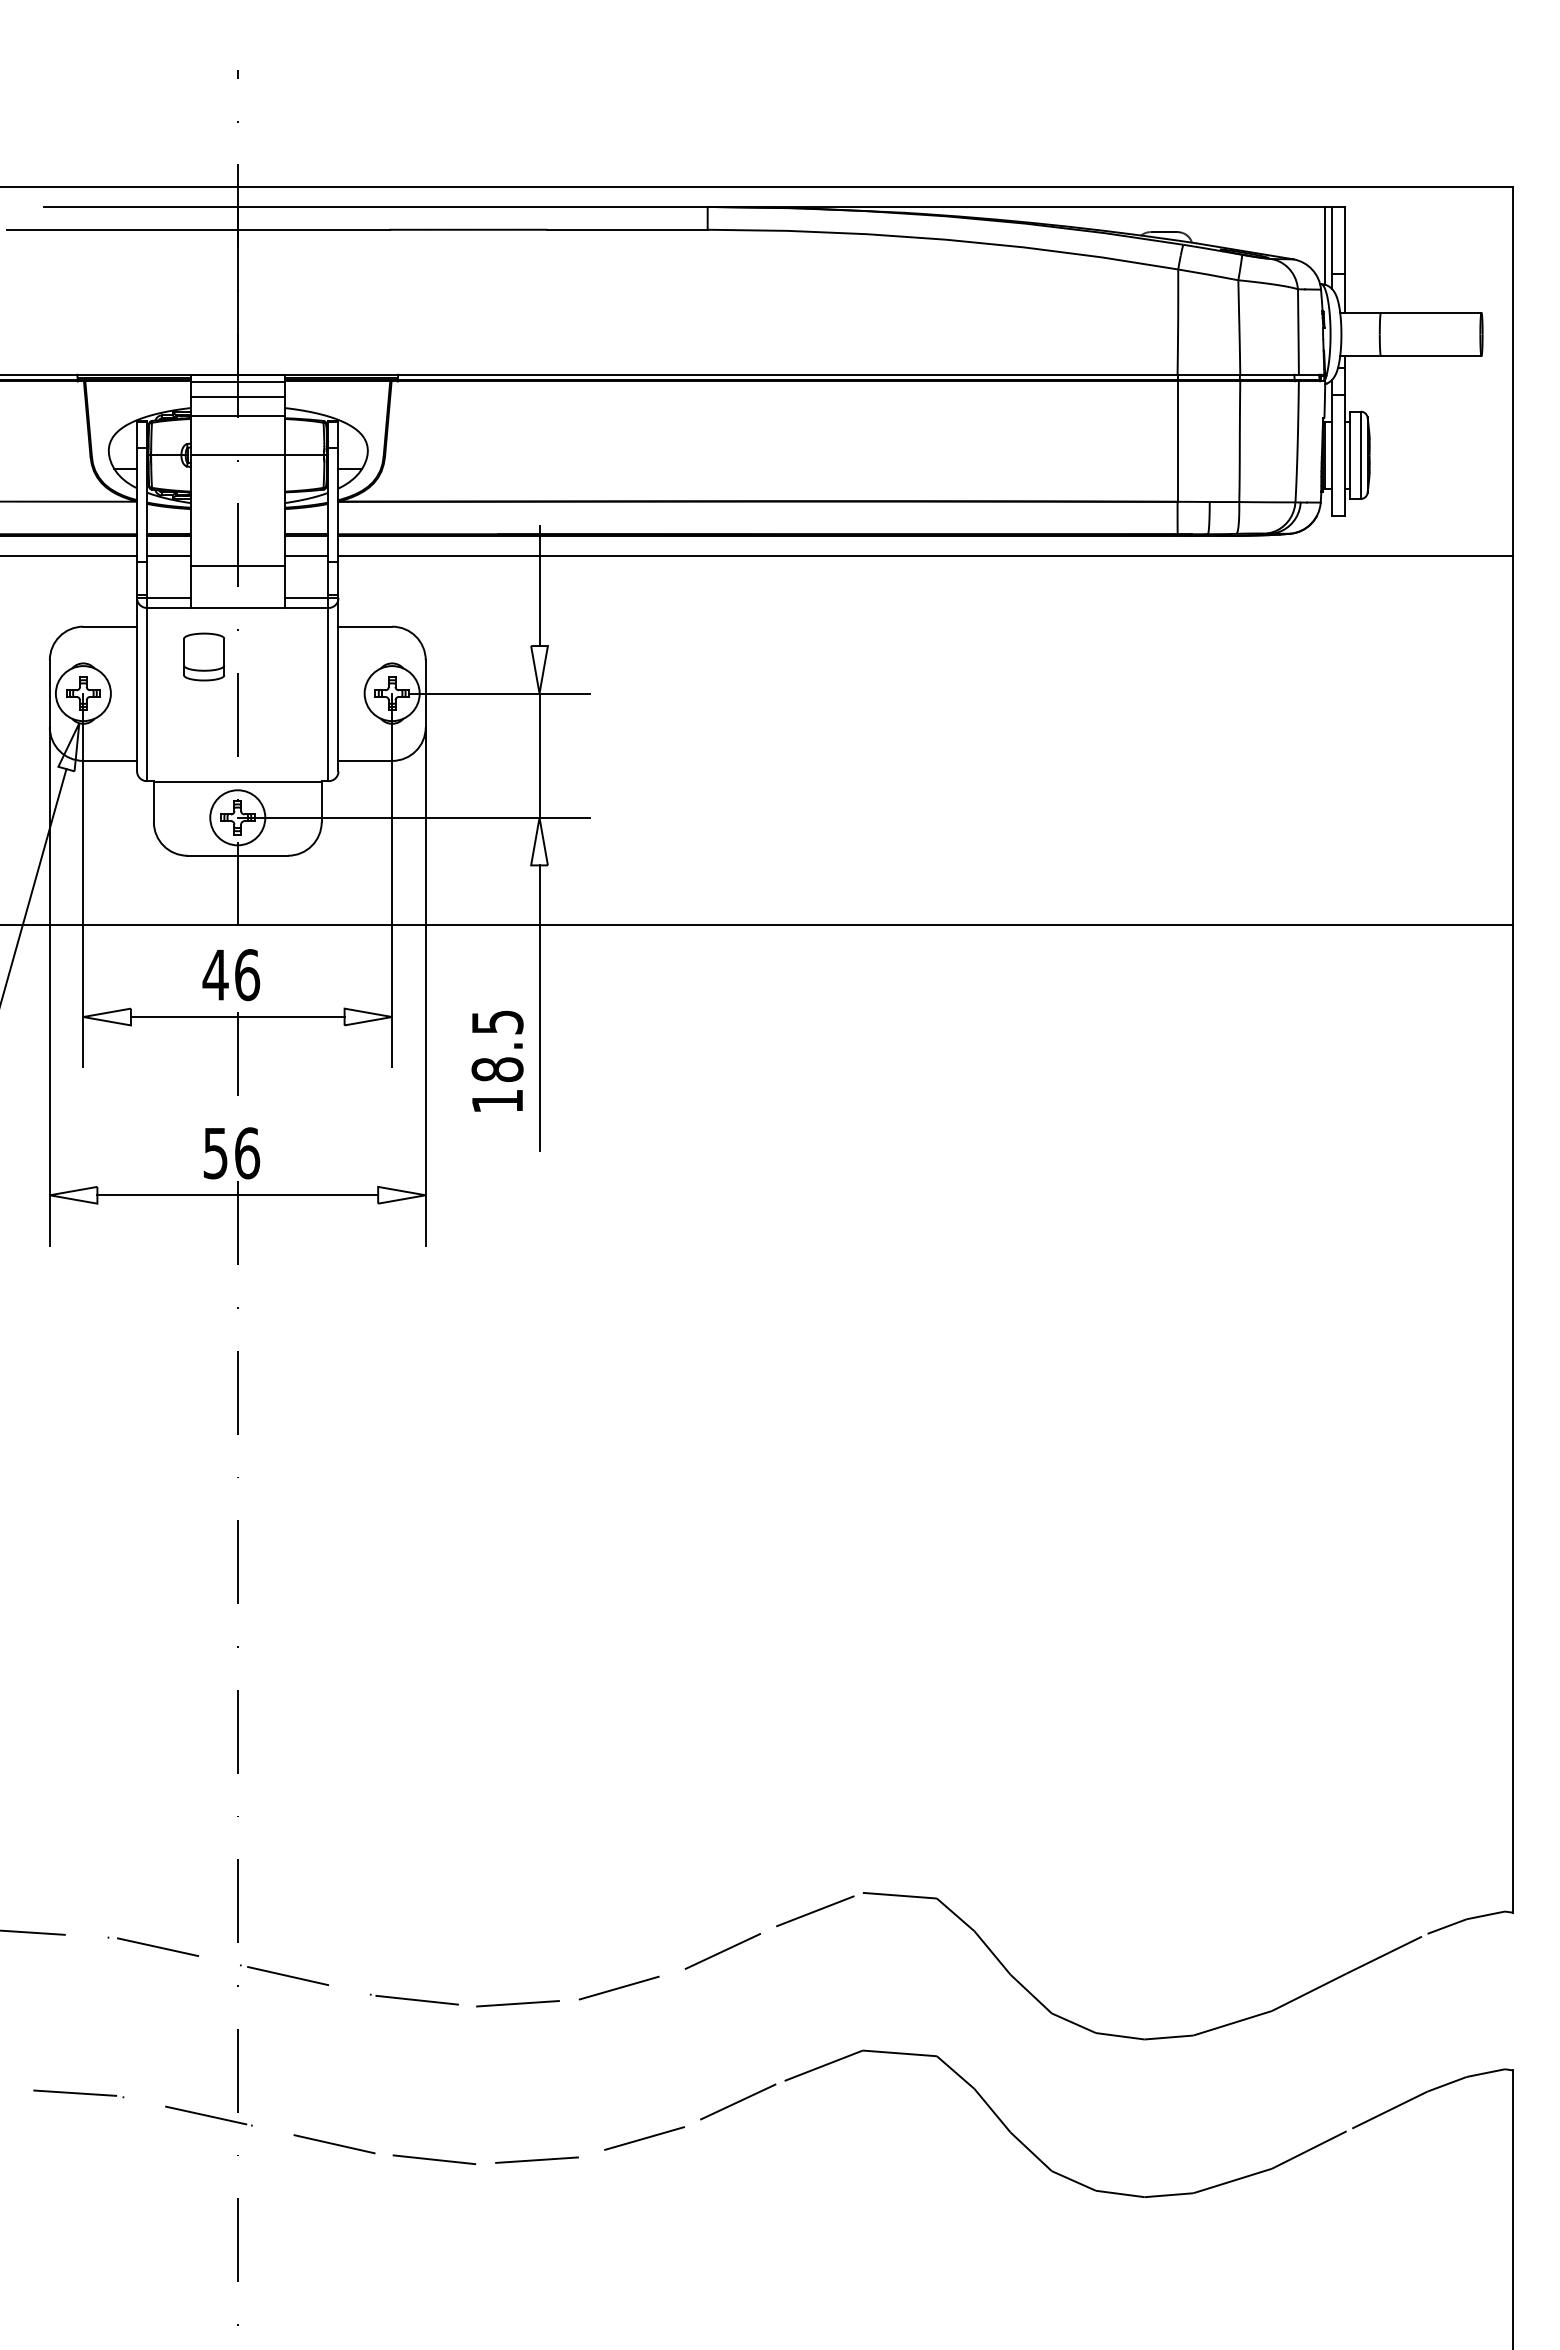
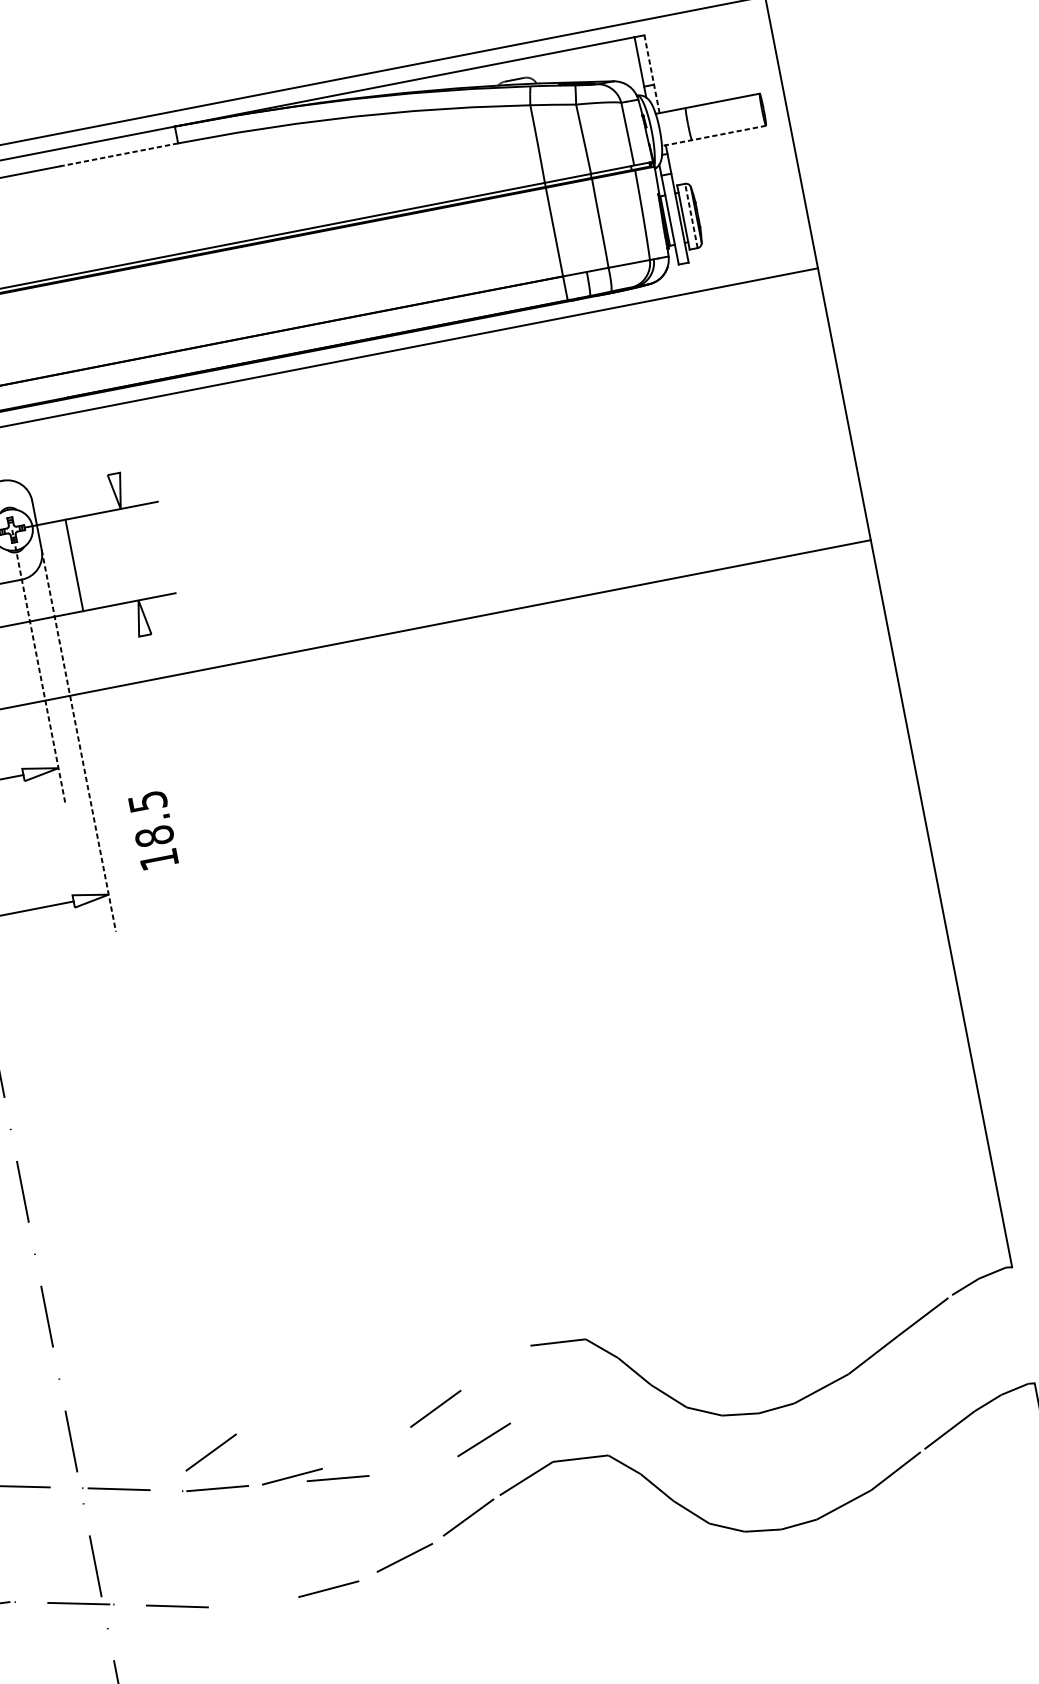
line: (626, 229) -> (118, 154), solid -> dashed
line: (1325, 245) -> (635, 66), removed
line: (1345, 259) -> (652, 73), solid -> dashed
line: (1410, 356) -> (713, 136), solid -> dashed
line: (1360, 455) -> (691, 216), solid -> dashed
line: (539, 585) -> (105, 429), removed
line: (539, 755) -> (74, 565), moved
line: (392, 880) -> (39, 667), solid -> dashed
line: (425, 987) -> (78, 741), solid -> dashed
line: (539, 1007) -> (165, 740), removed
text: (497, 1060) -> (153, 829), moved
line: (815, 1911) -> (484, 1440), moved
line: (417, 1951) -> (210, 1452), added
line: (618, 1987) -> (364, 1450), removed
line: (434, 2159) -> (338, 1478), moved

